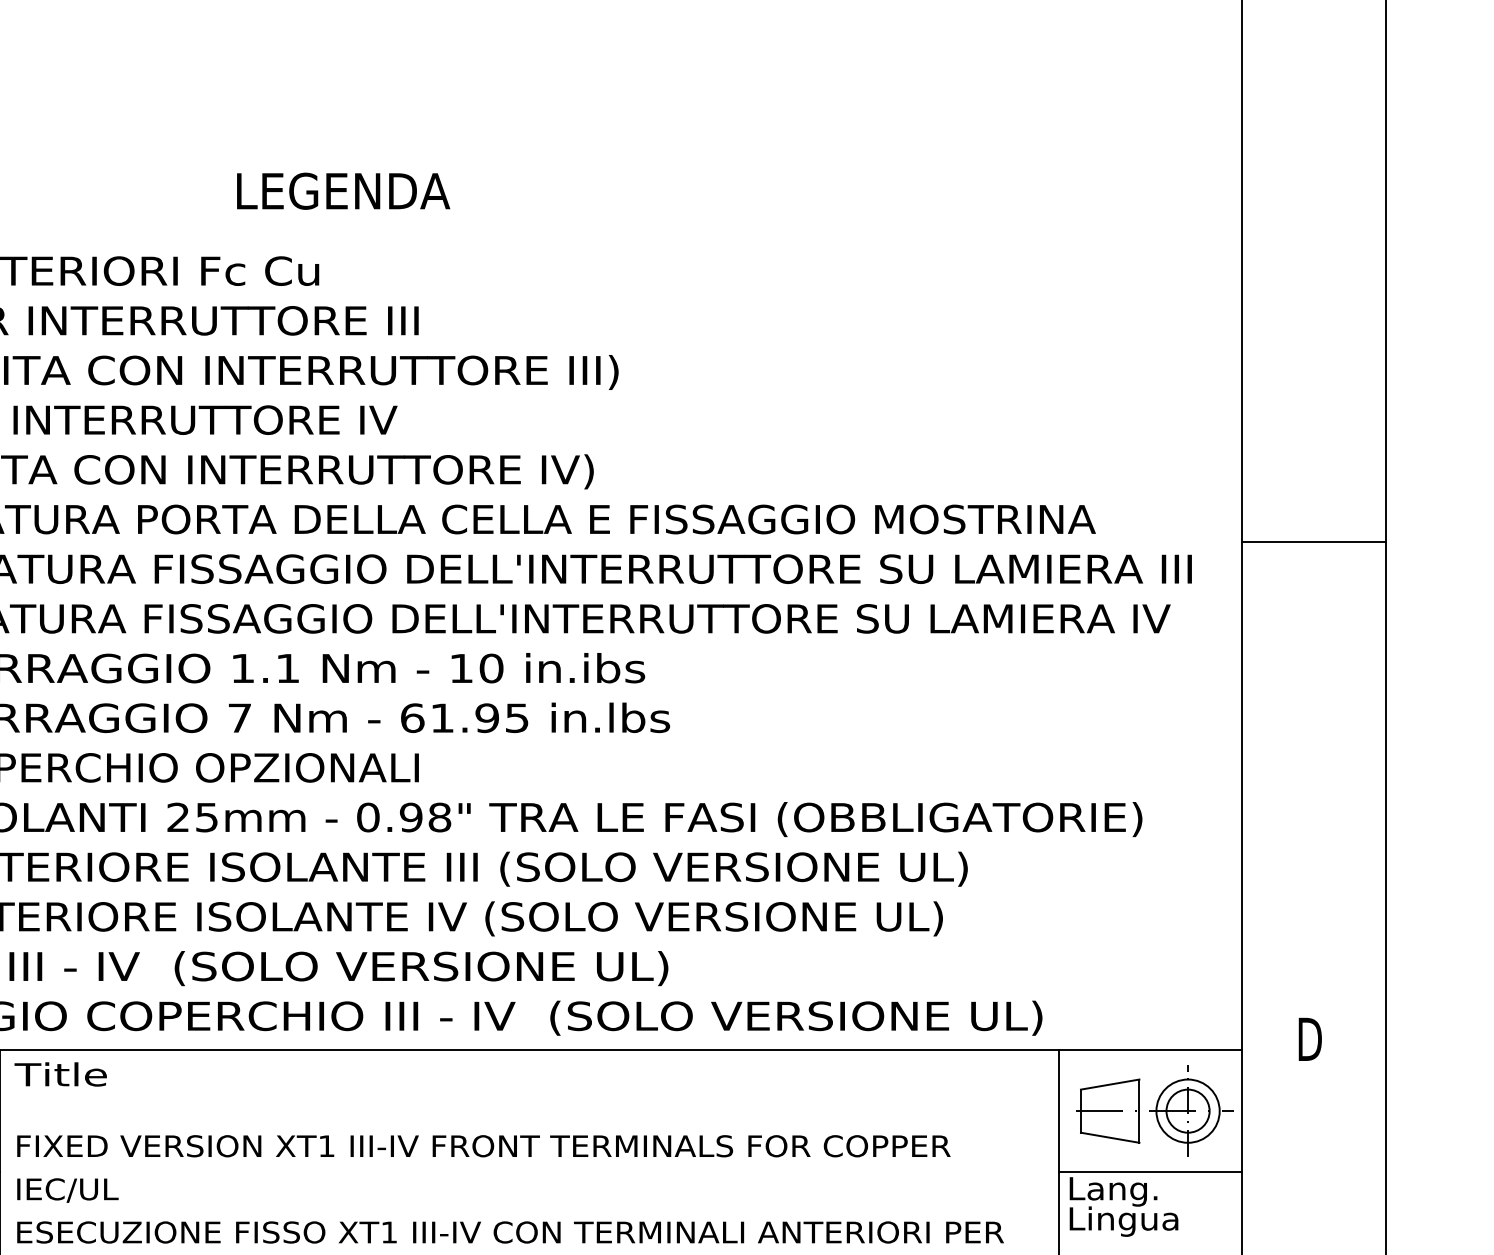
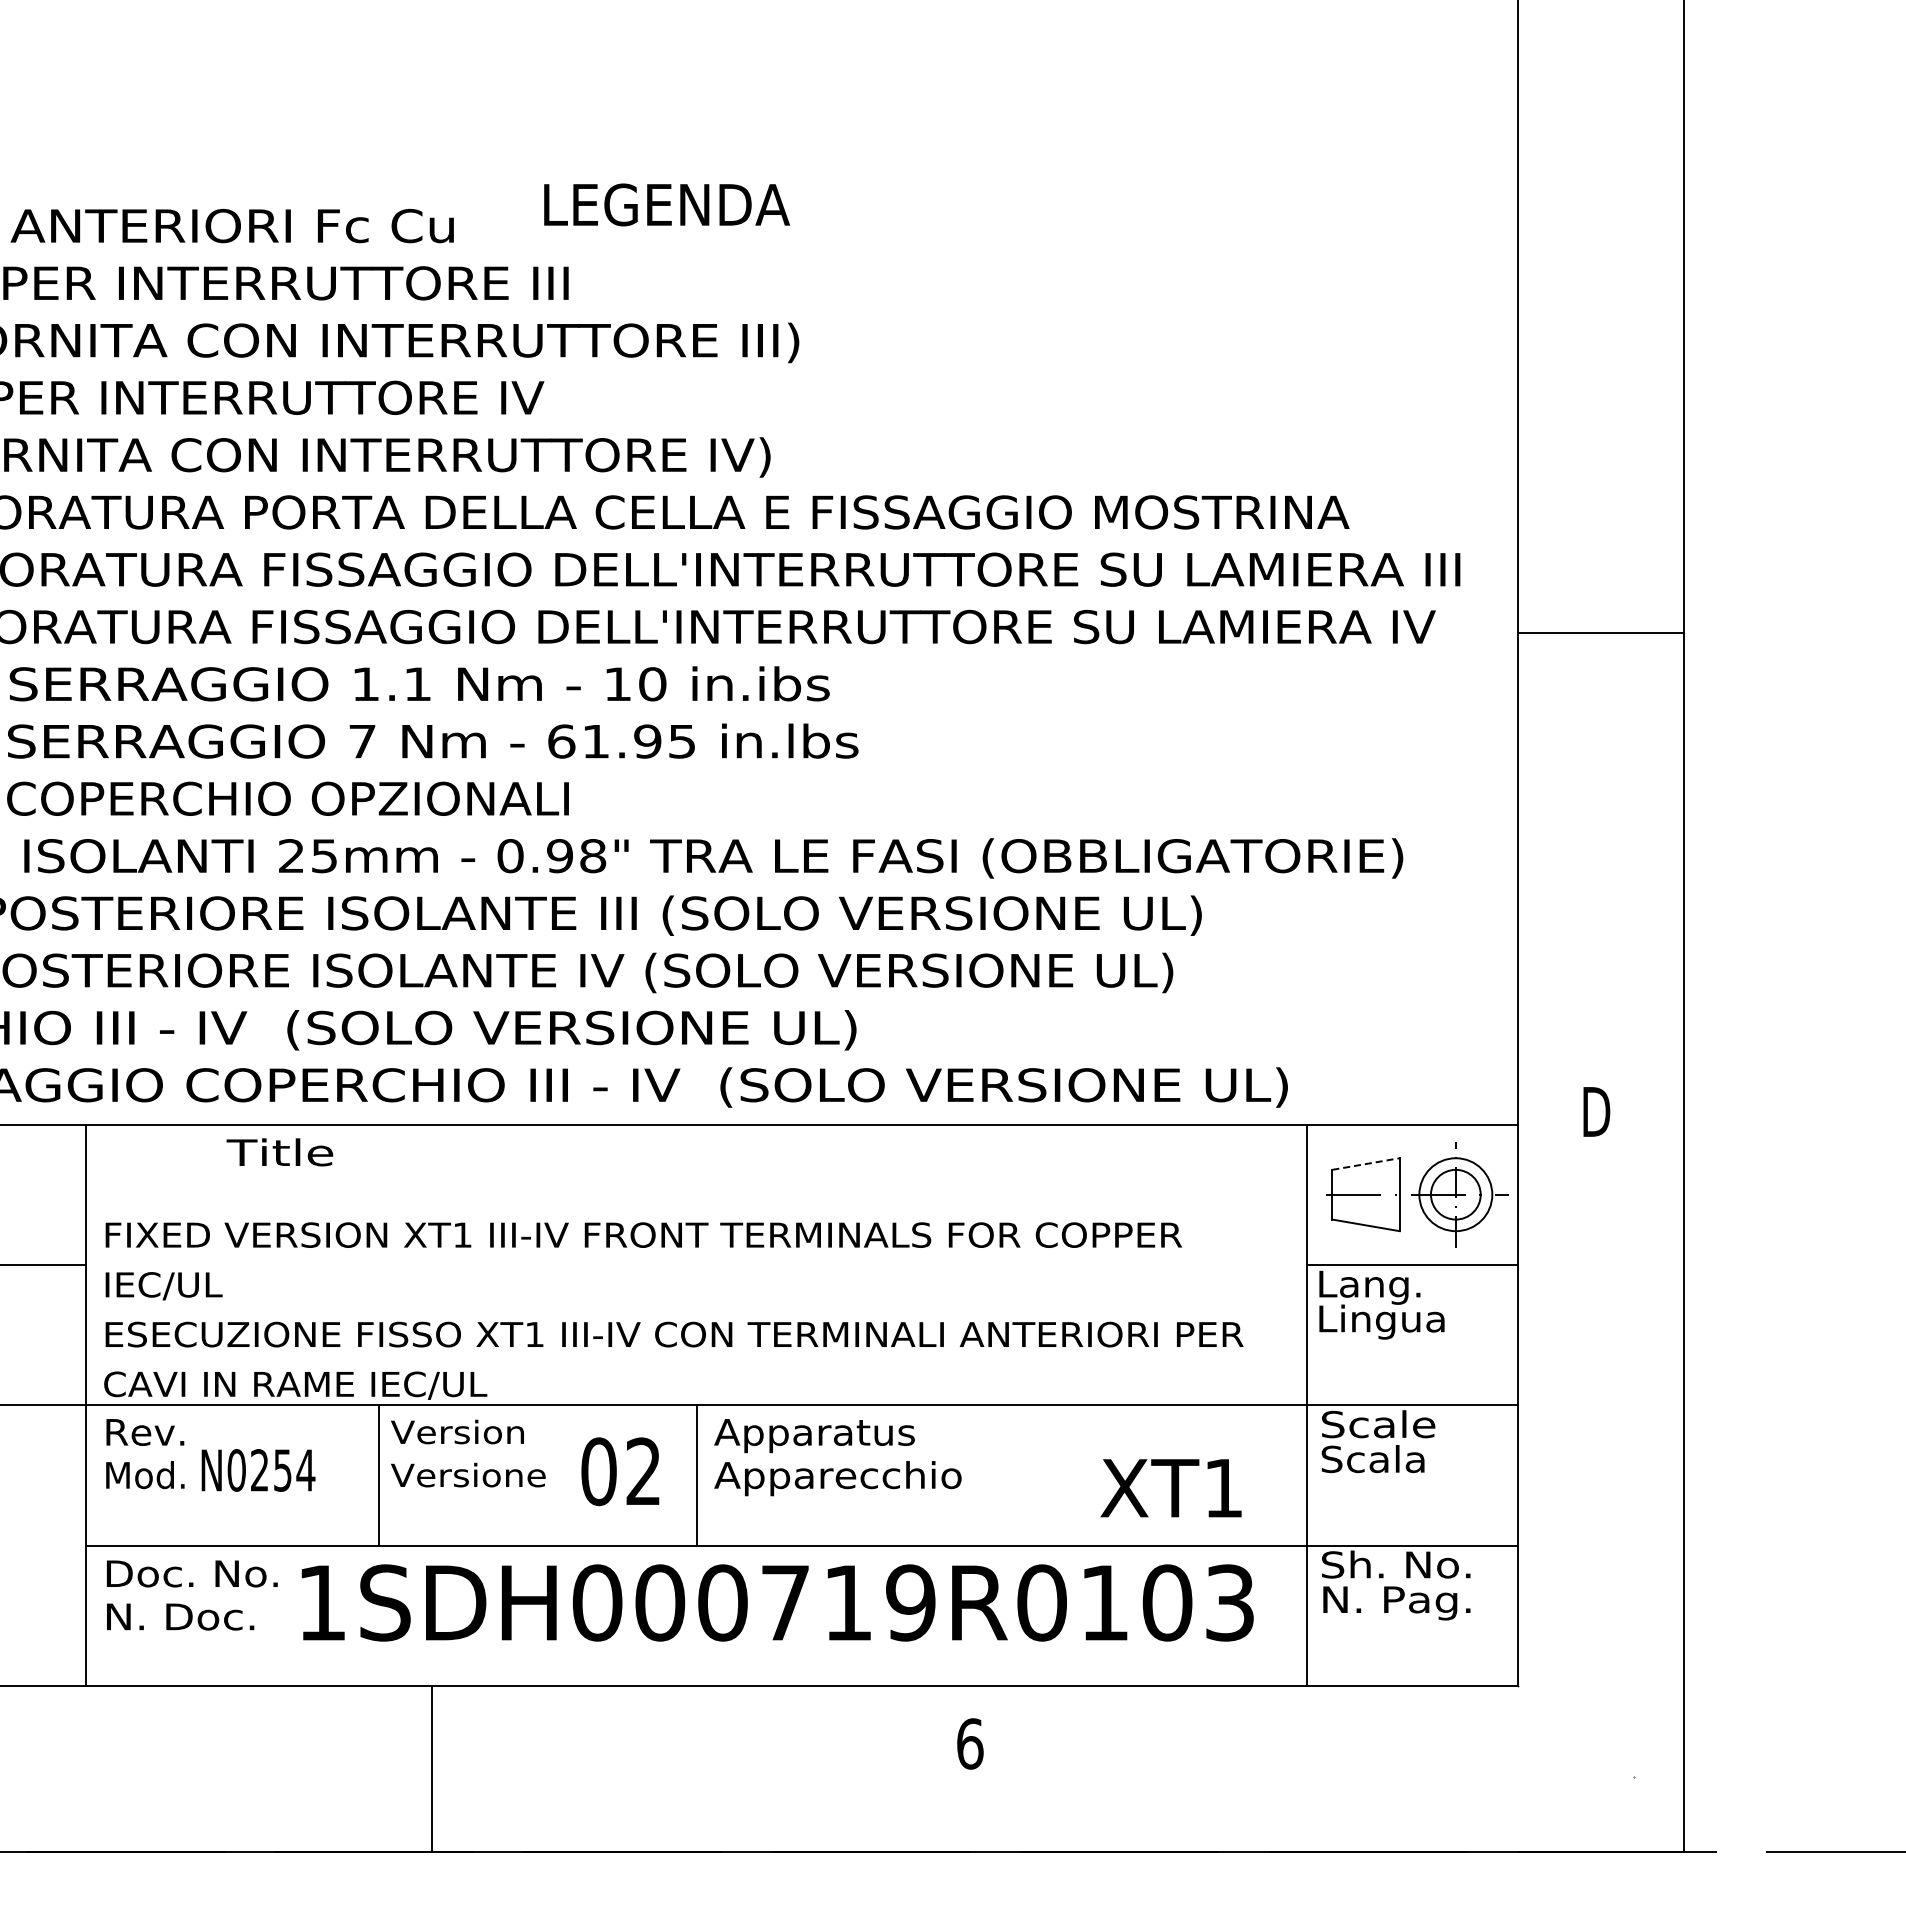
text: (343, 190) -> (666, 204), moved
line: (1313, 541) -> (1600, 632), moved
text: (60, 1074) -> (279, 1152), moved
line: (1110, 1084) -> (1366, 1163), solid -> dashed

